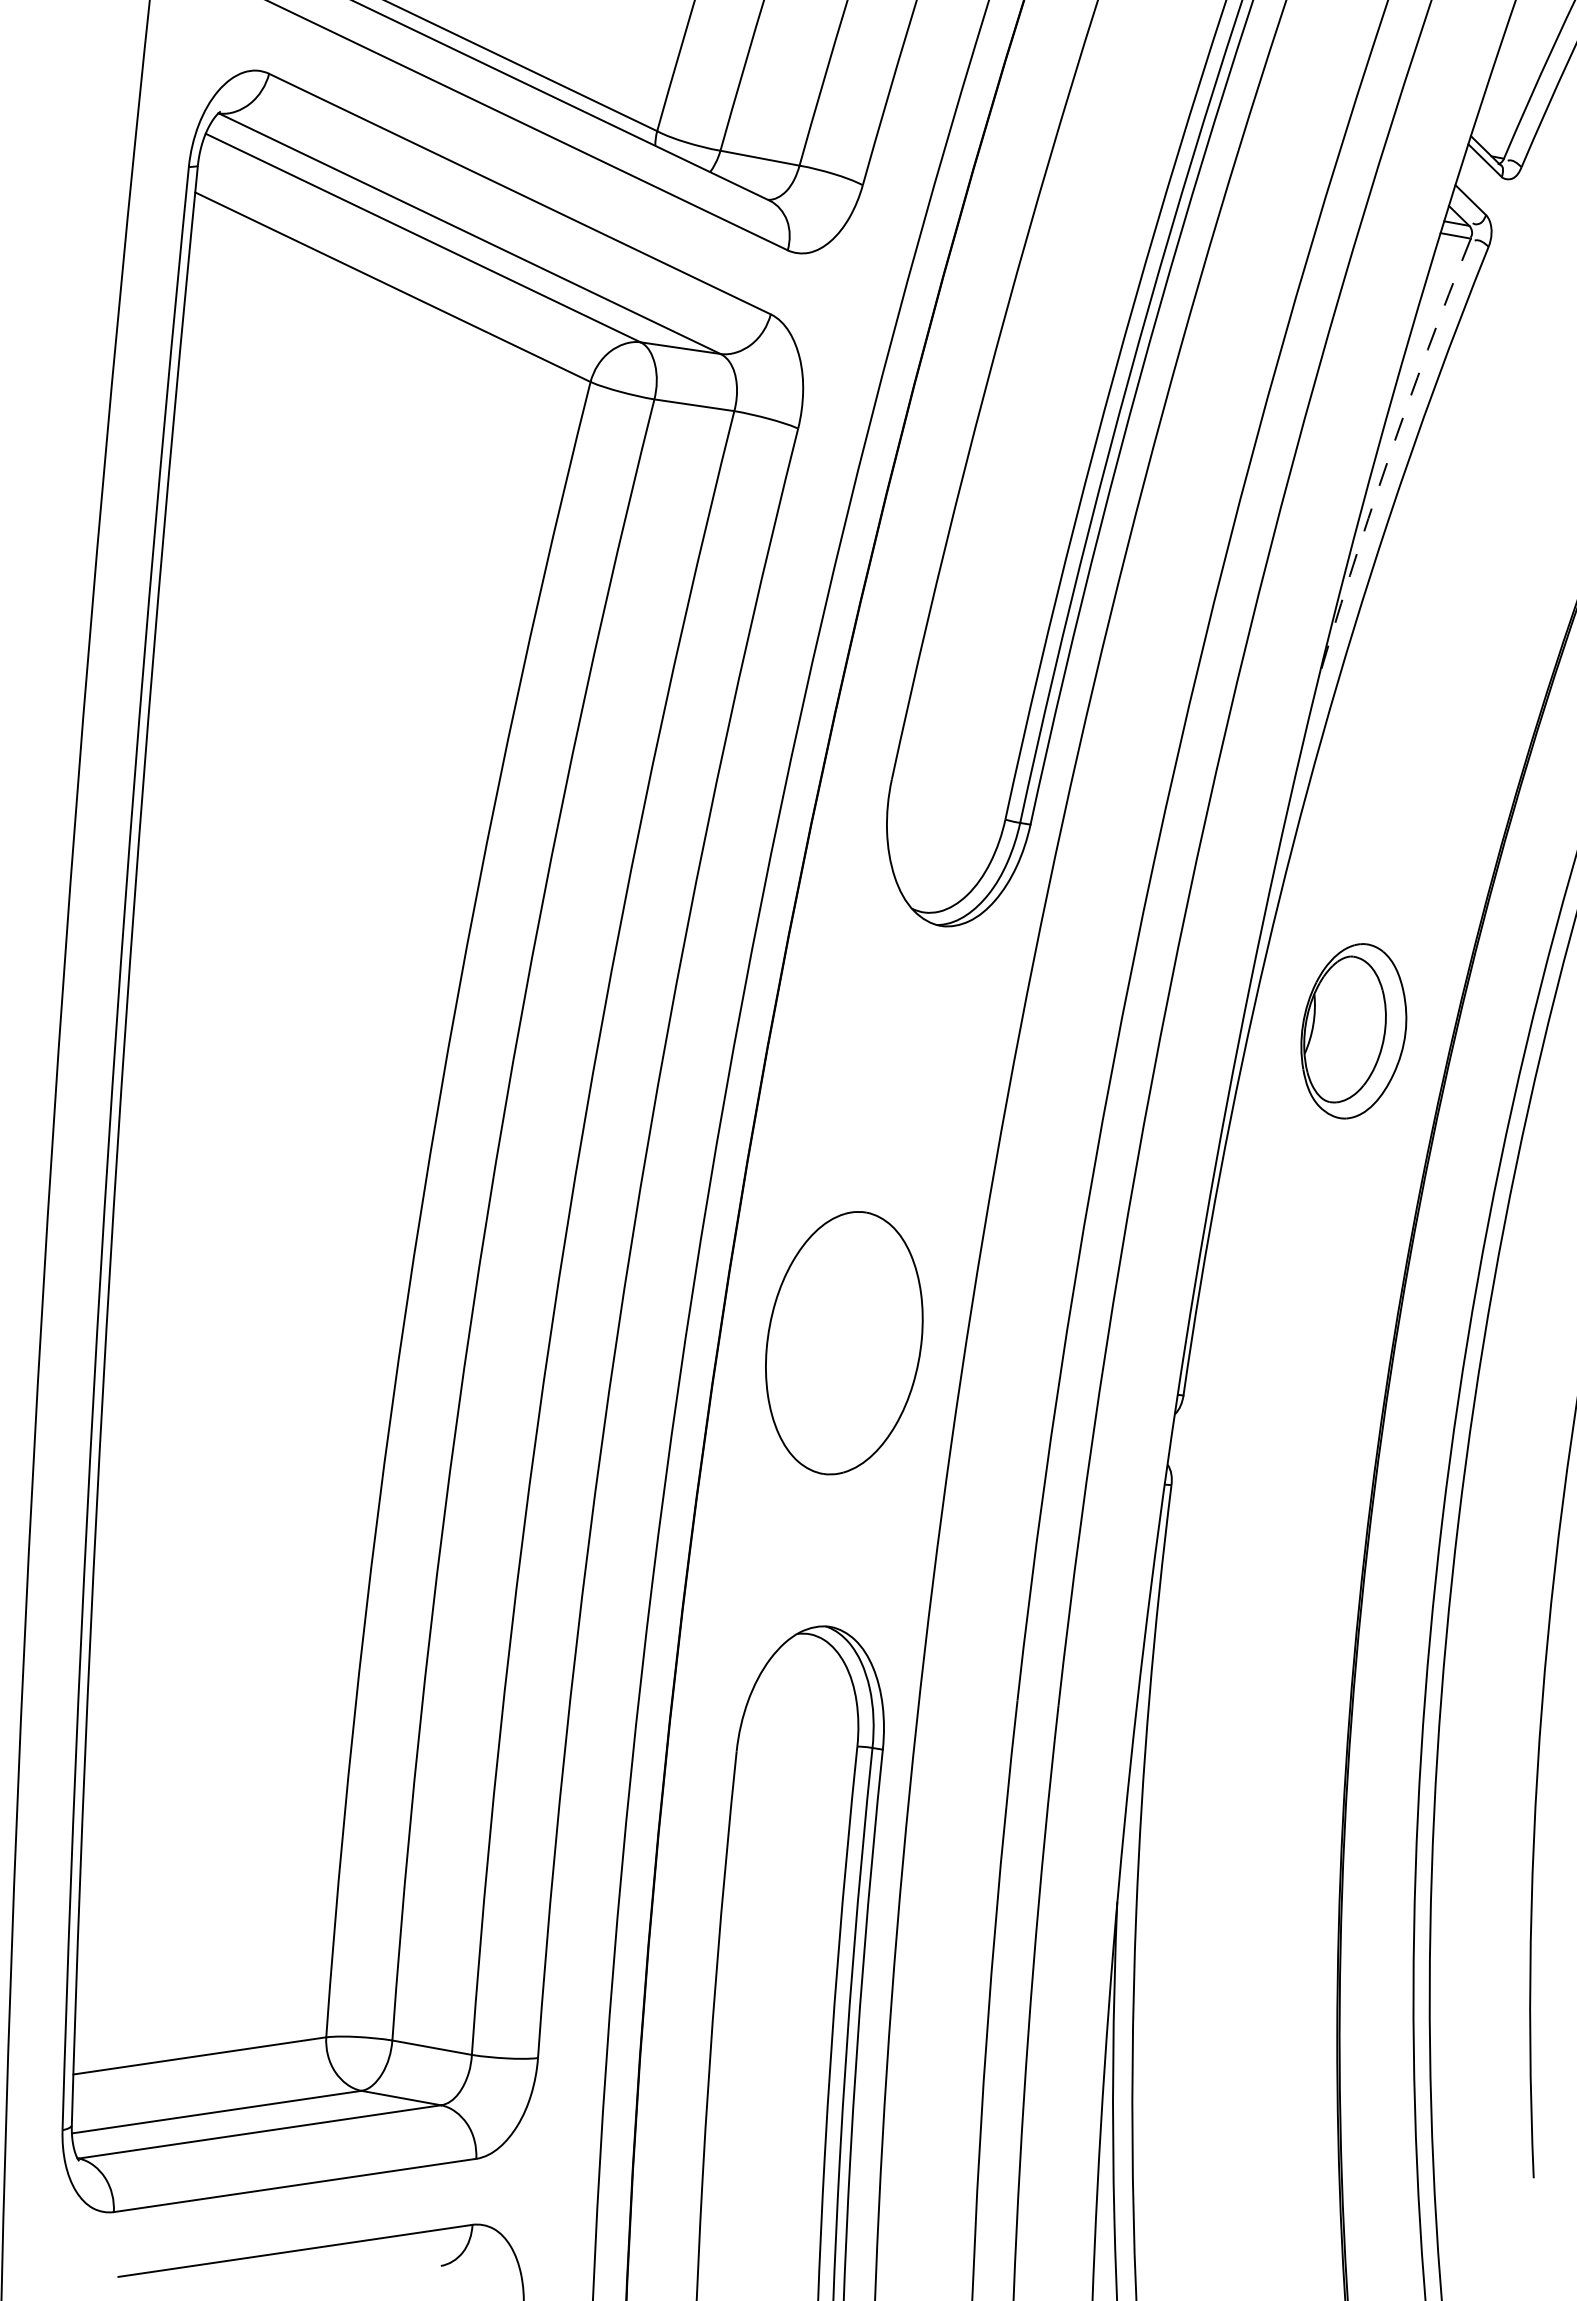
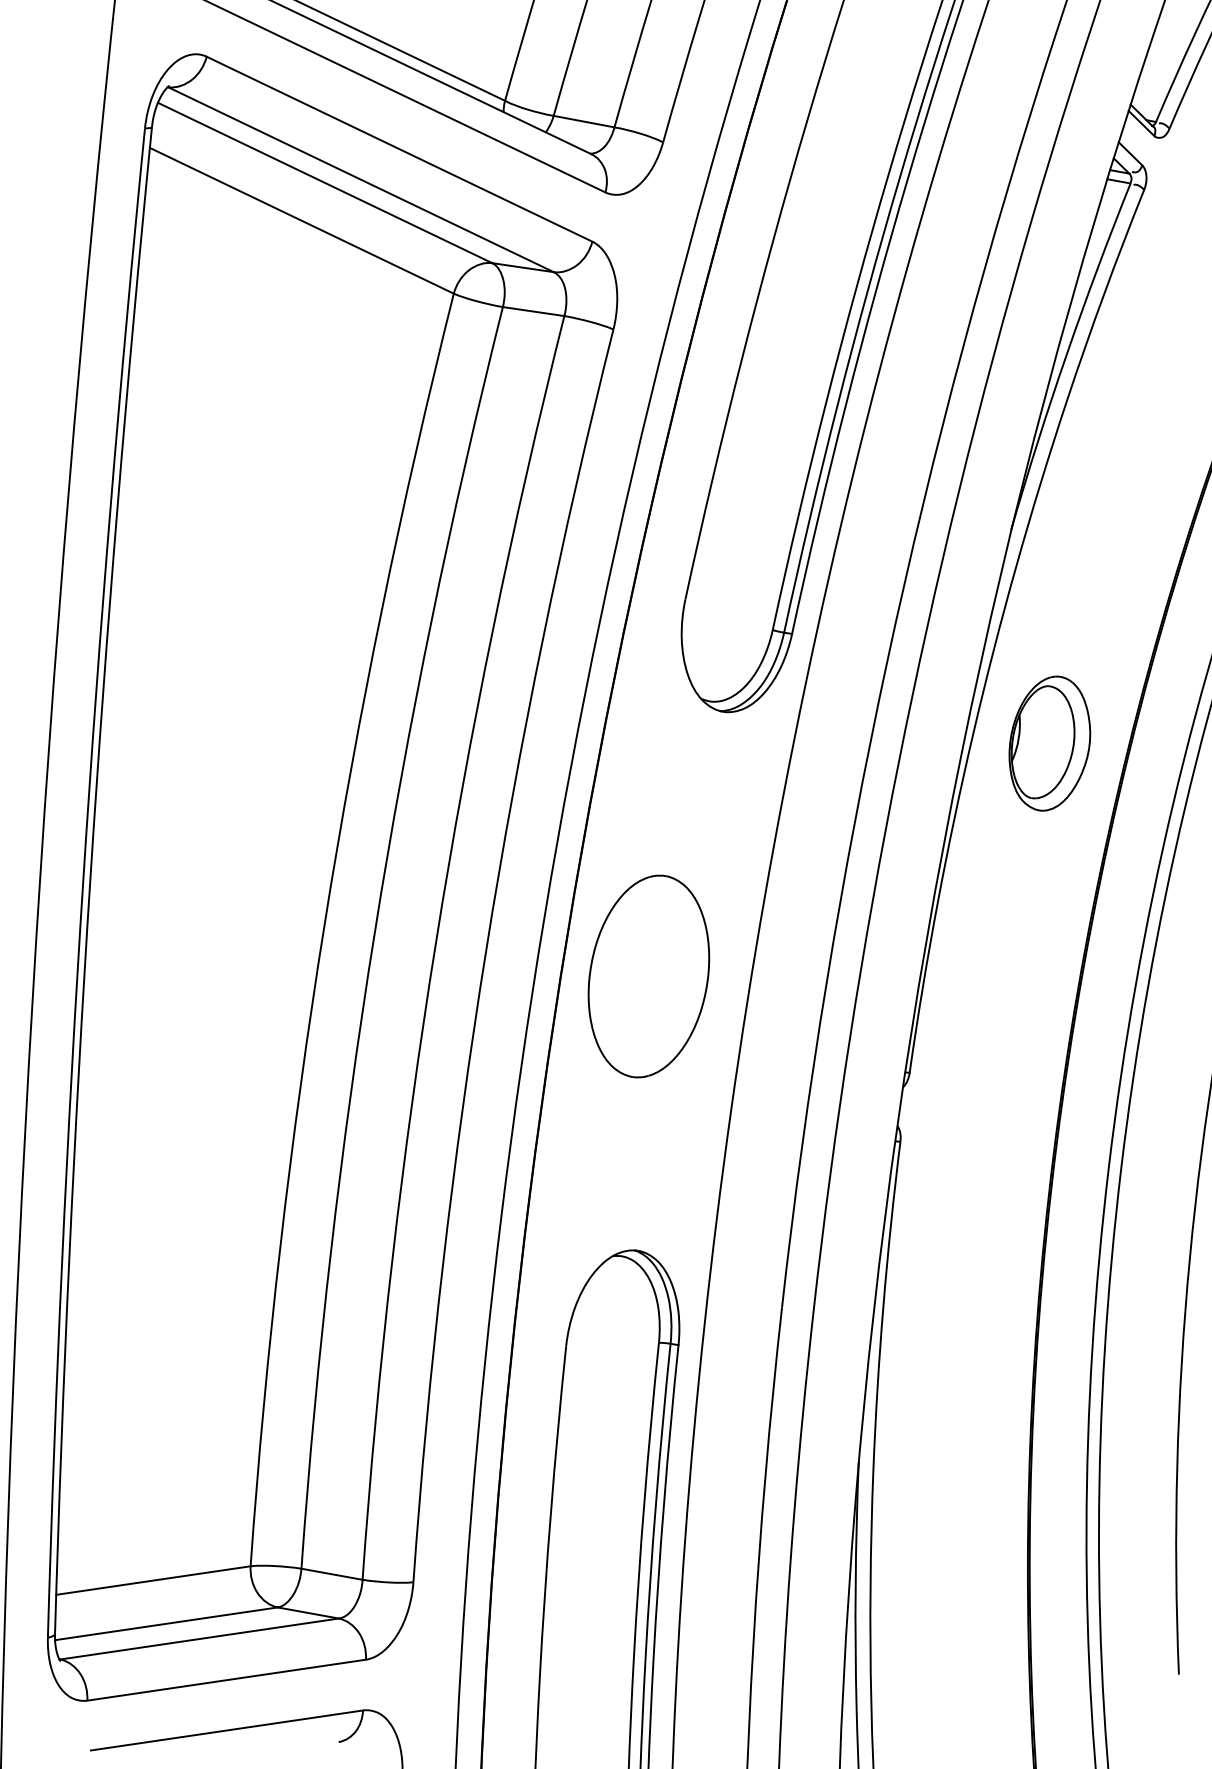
arc: (1387, 462) -> (1066, 355), dashed -> solid
part: (1353, 1031) -> (1049, 743), moved
part: (844, 1343) -> (649, 976), moved

